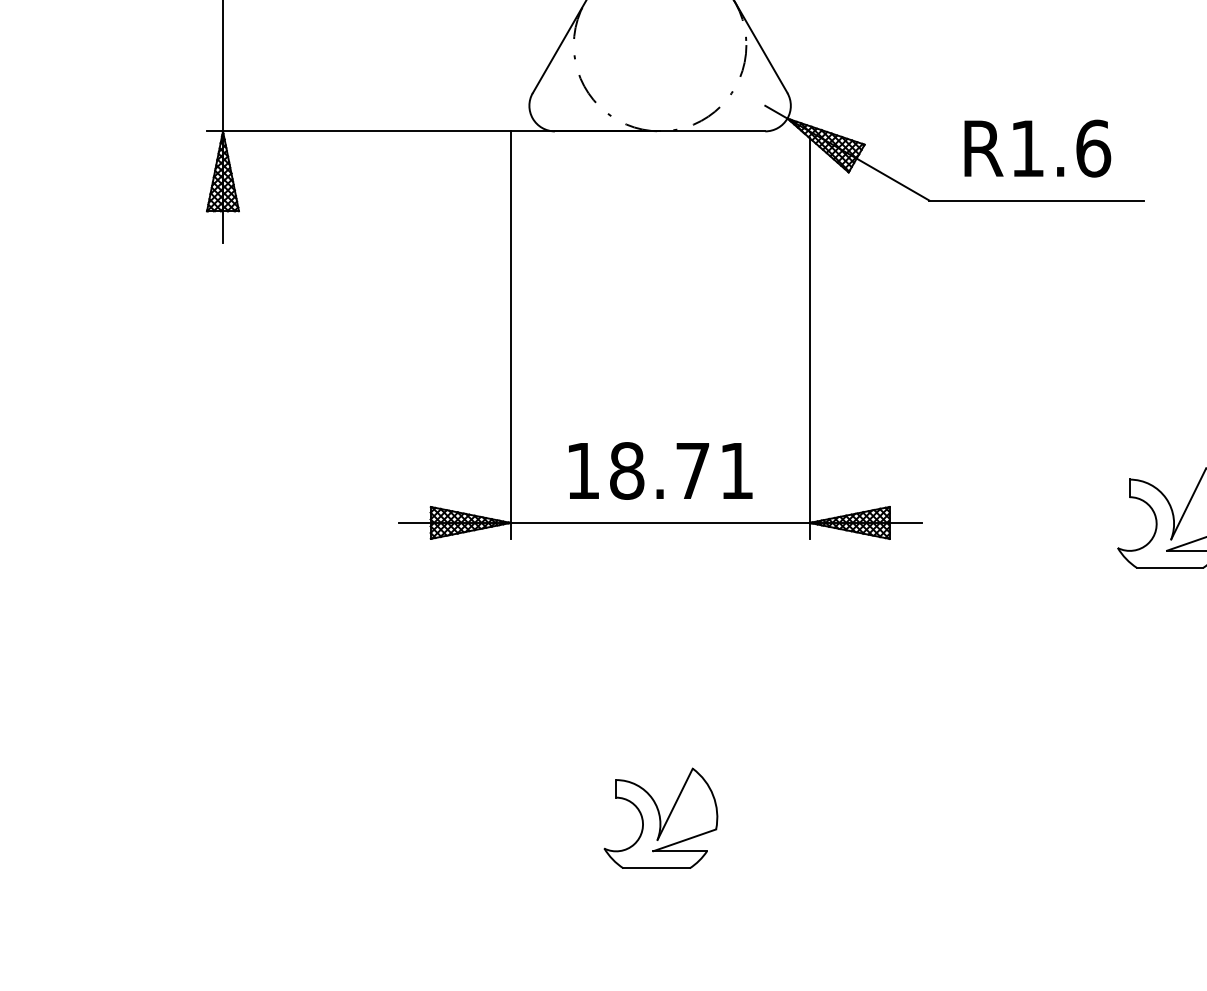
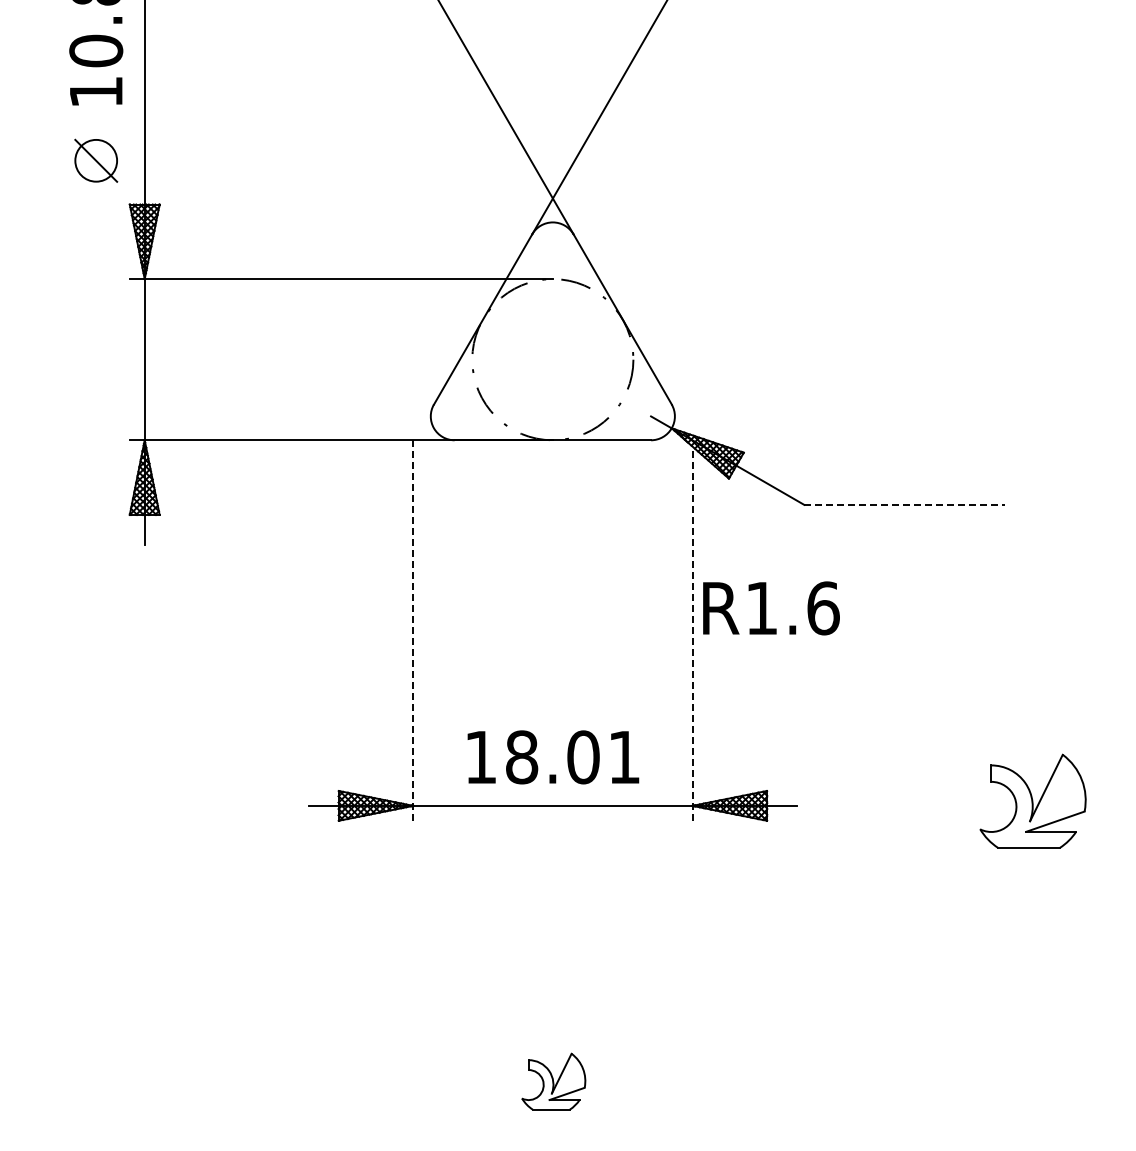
text: (1037, 148) -> (771, 608), moved
line: (1036, 200) -> (904, 504), solid -> dashed
line: (510, 336) -> (413, 631), solid -> dashed
line: (809, 338) -> (692, 633), solid -> dashed
text: (692, 471) -> (583, 757), 18.71 -> 18.01
part: (660, 818) -> (553, 1081), size x0.6

